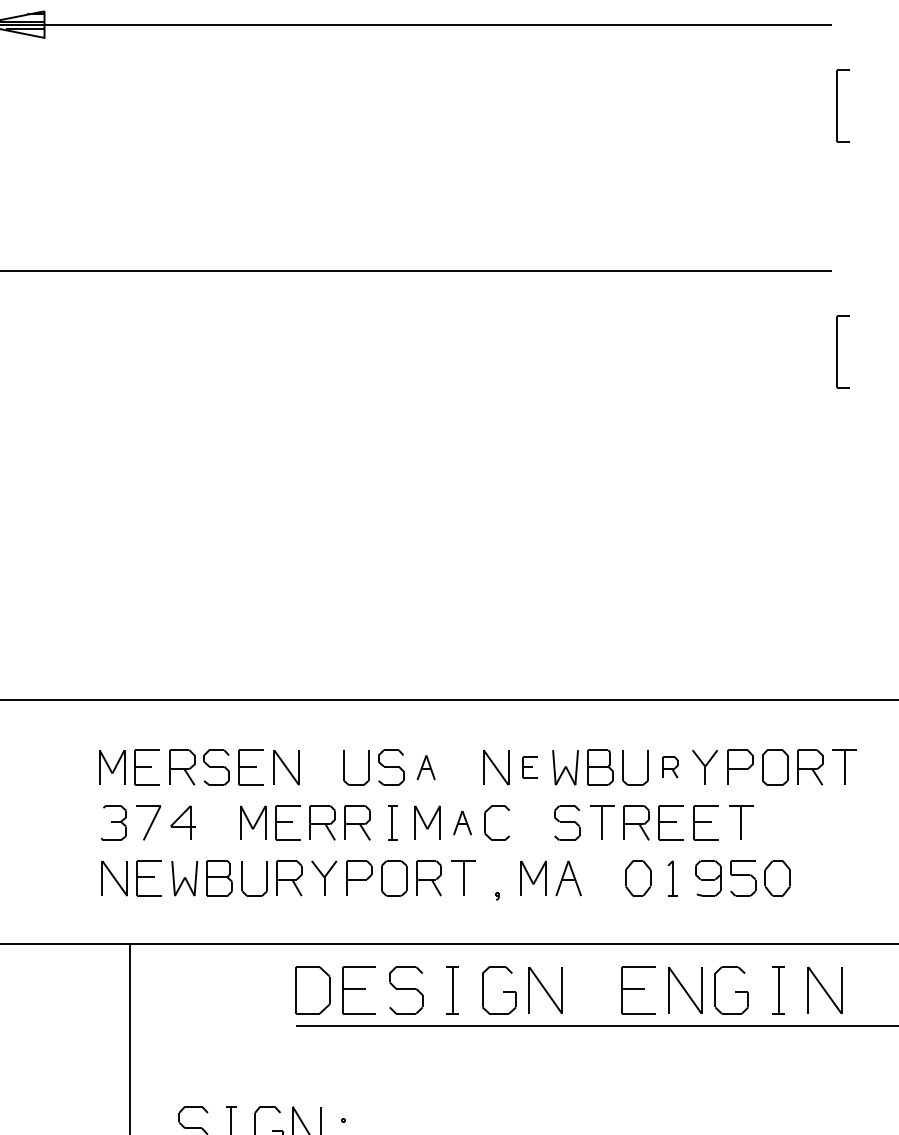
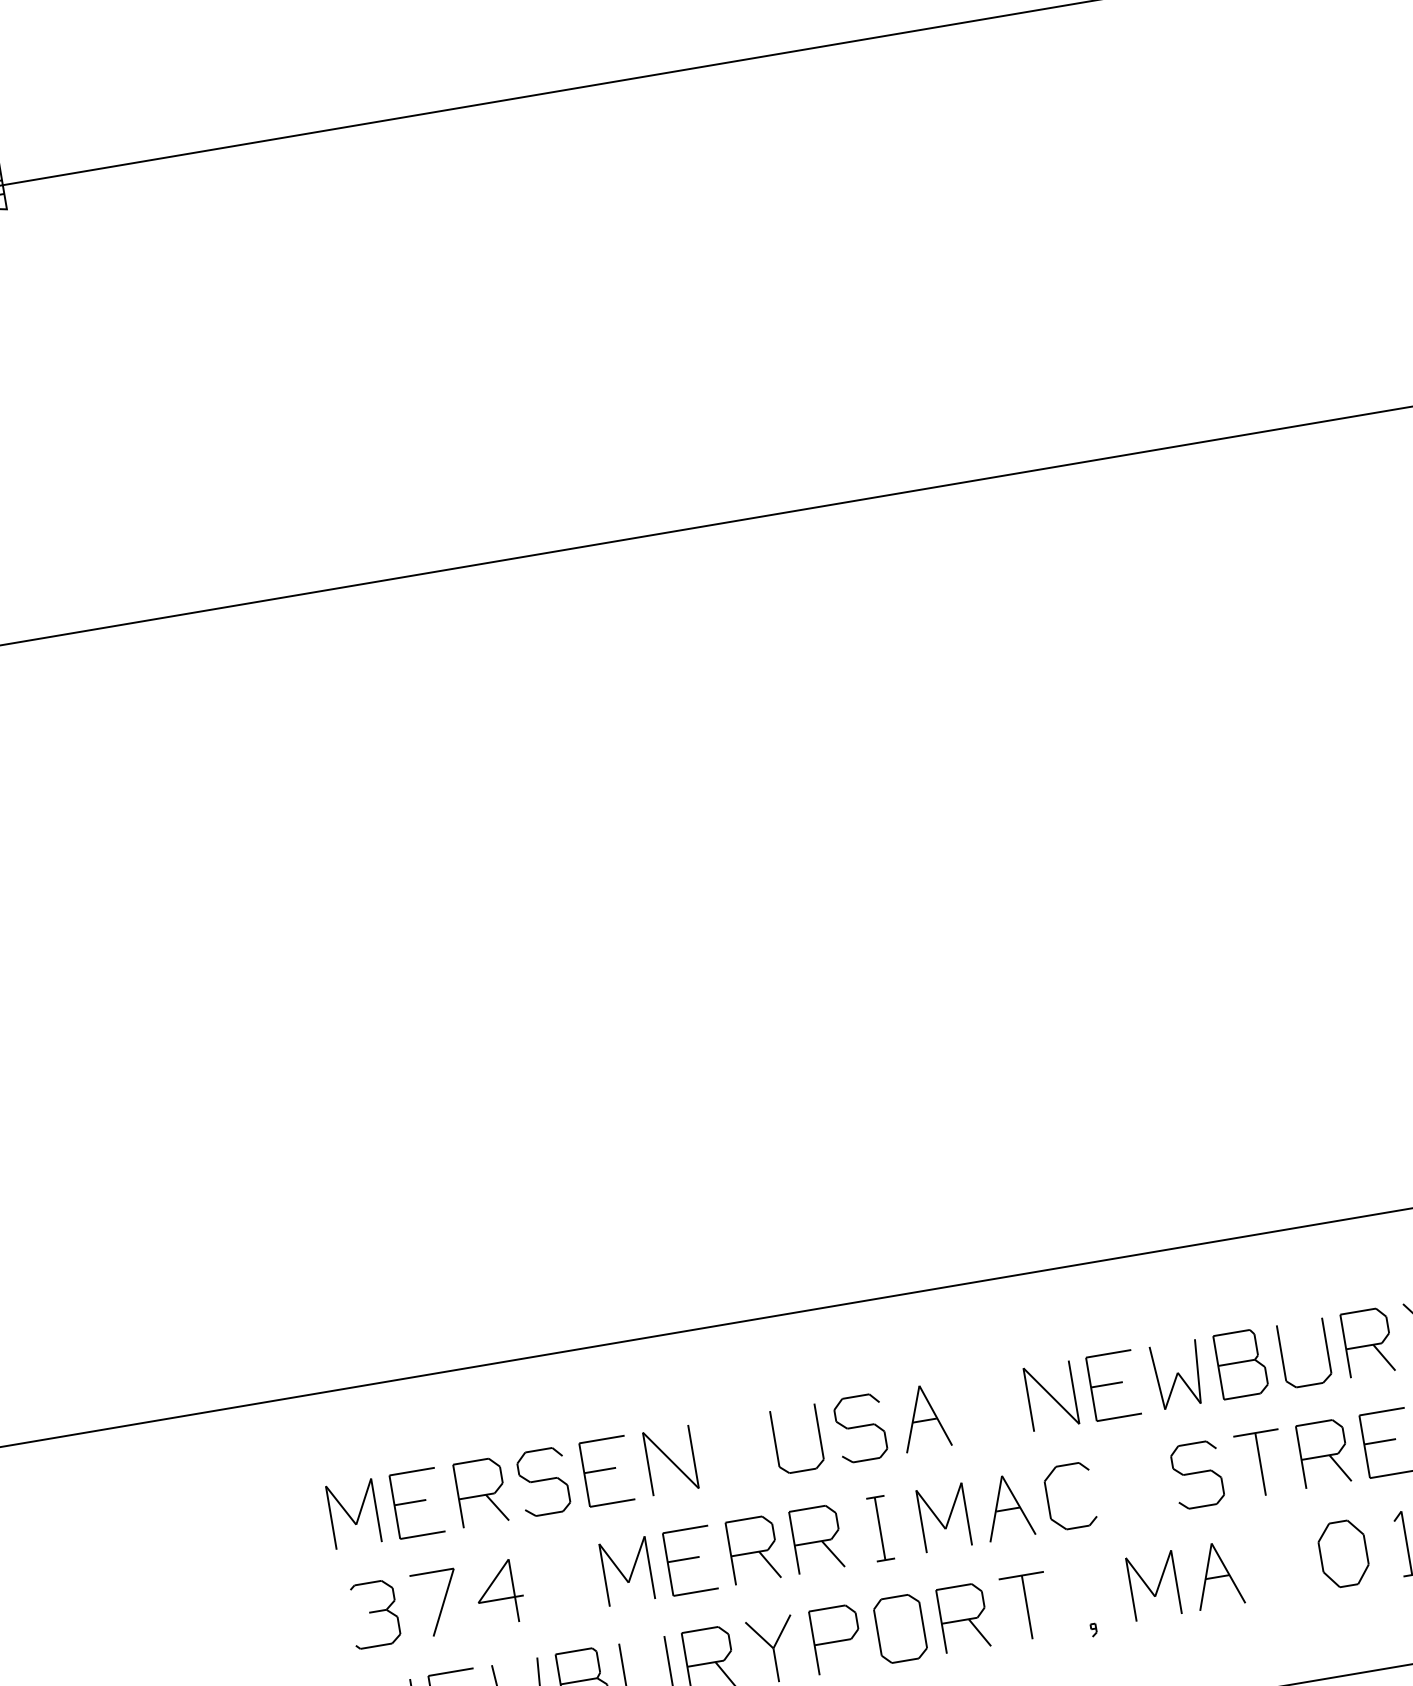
part: (426, 767) -> (924, 1417), size x1.43
part: (529, 767) -> (1112, 1385), size x1.67
part: (670, 767) -> (1368, 1342), size x1.67
part: (462, 822) -> (1007, 1506), size x1.43

